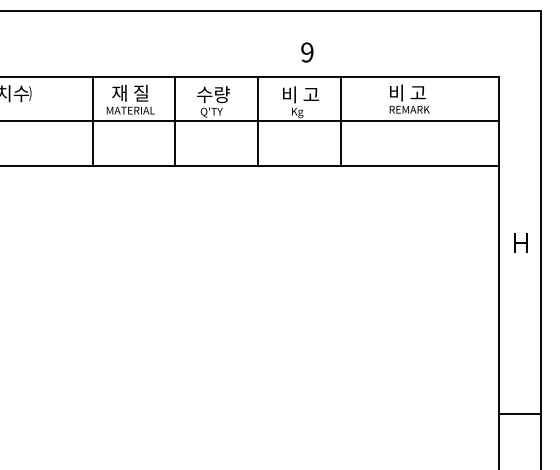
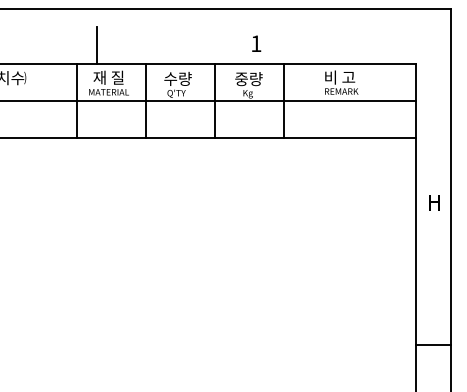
text: (307, 52) -> (256, 43), 9 -> 1
line: (115, 54) -> (96, 45), added
text: (300, 95) -> (250, 79), 비 고 -> 중량

